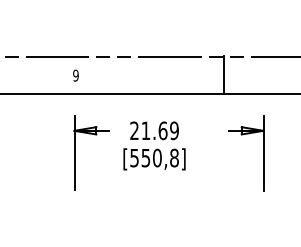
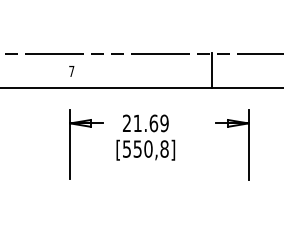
text: (75, 75) -> (71, 71), 9 -> 7

